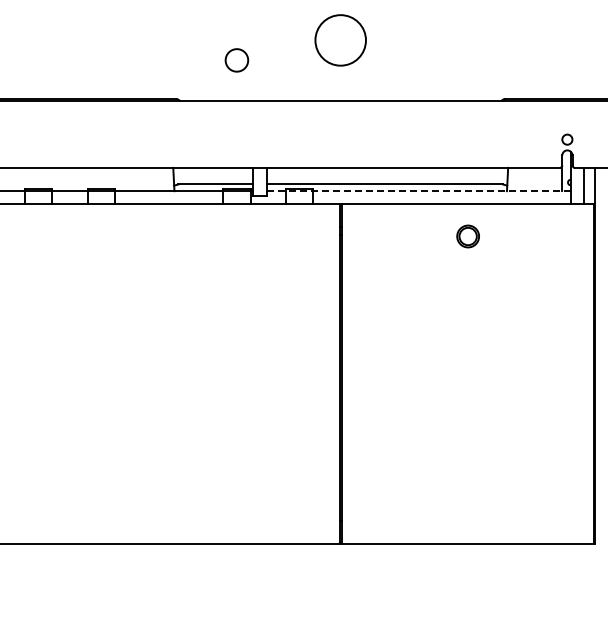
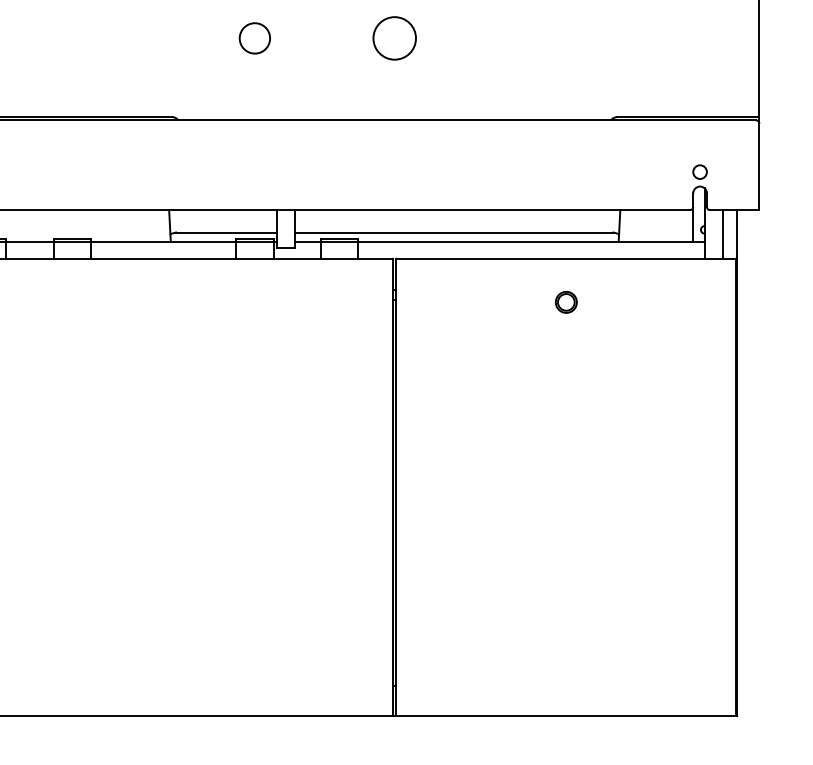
circle: (340, 40) -> (394, 38), size x0.62
circle: (236, 60) -> (254, 38), moved
line: (418, 191) -> (499, 241), dashed -> solid
part: (467, 235) -> (565, 301), size x0.71

